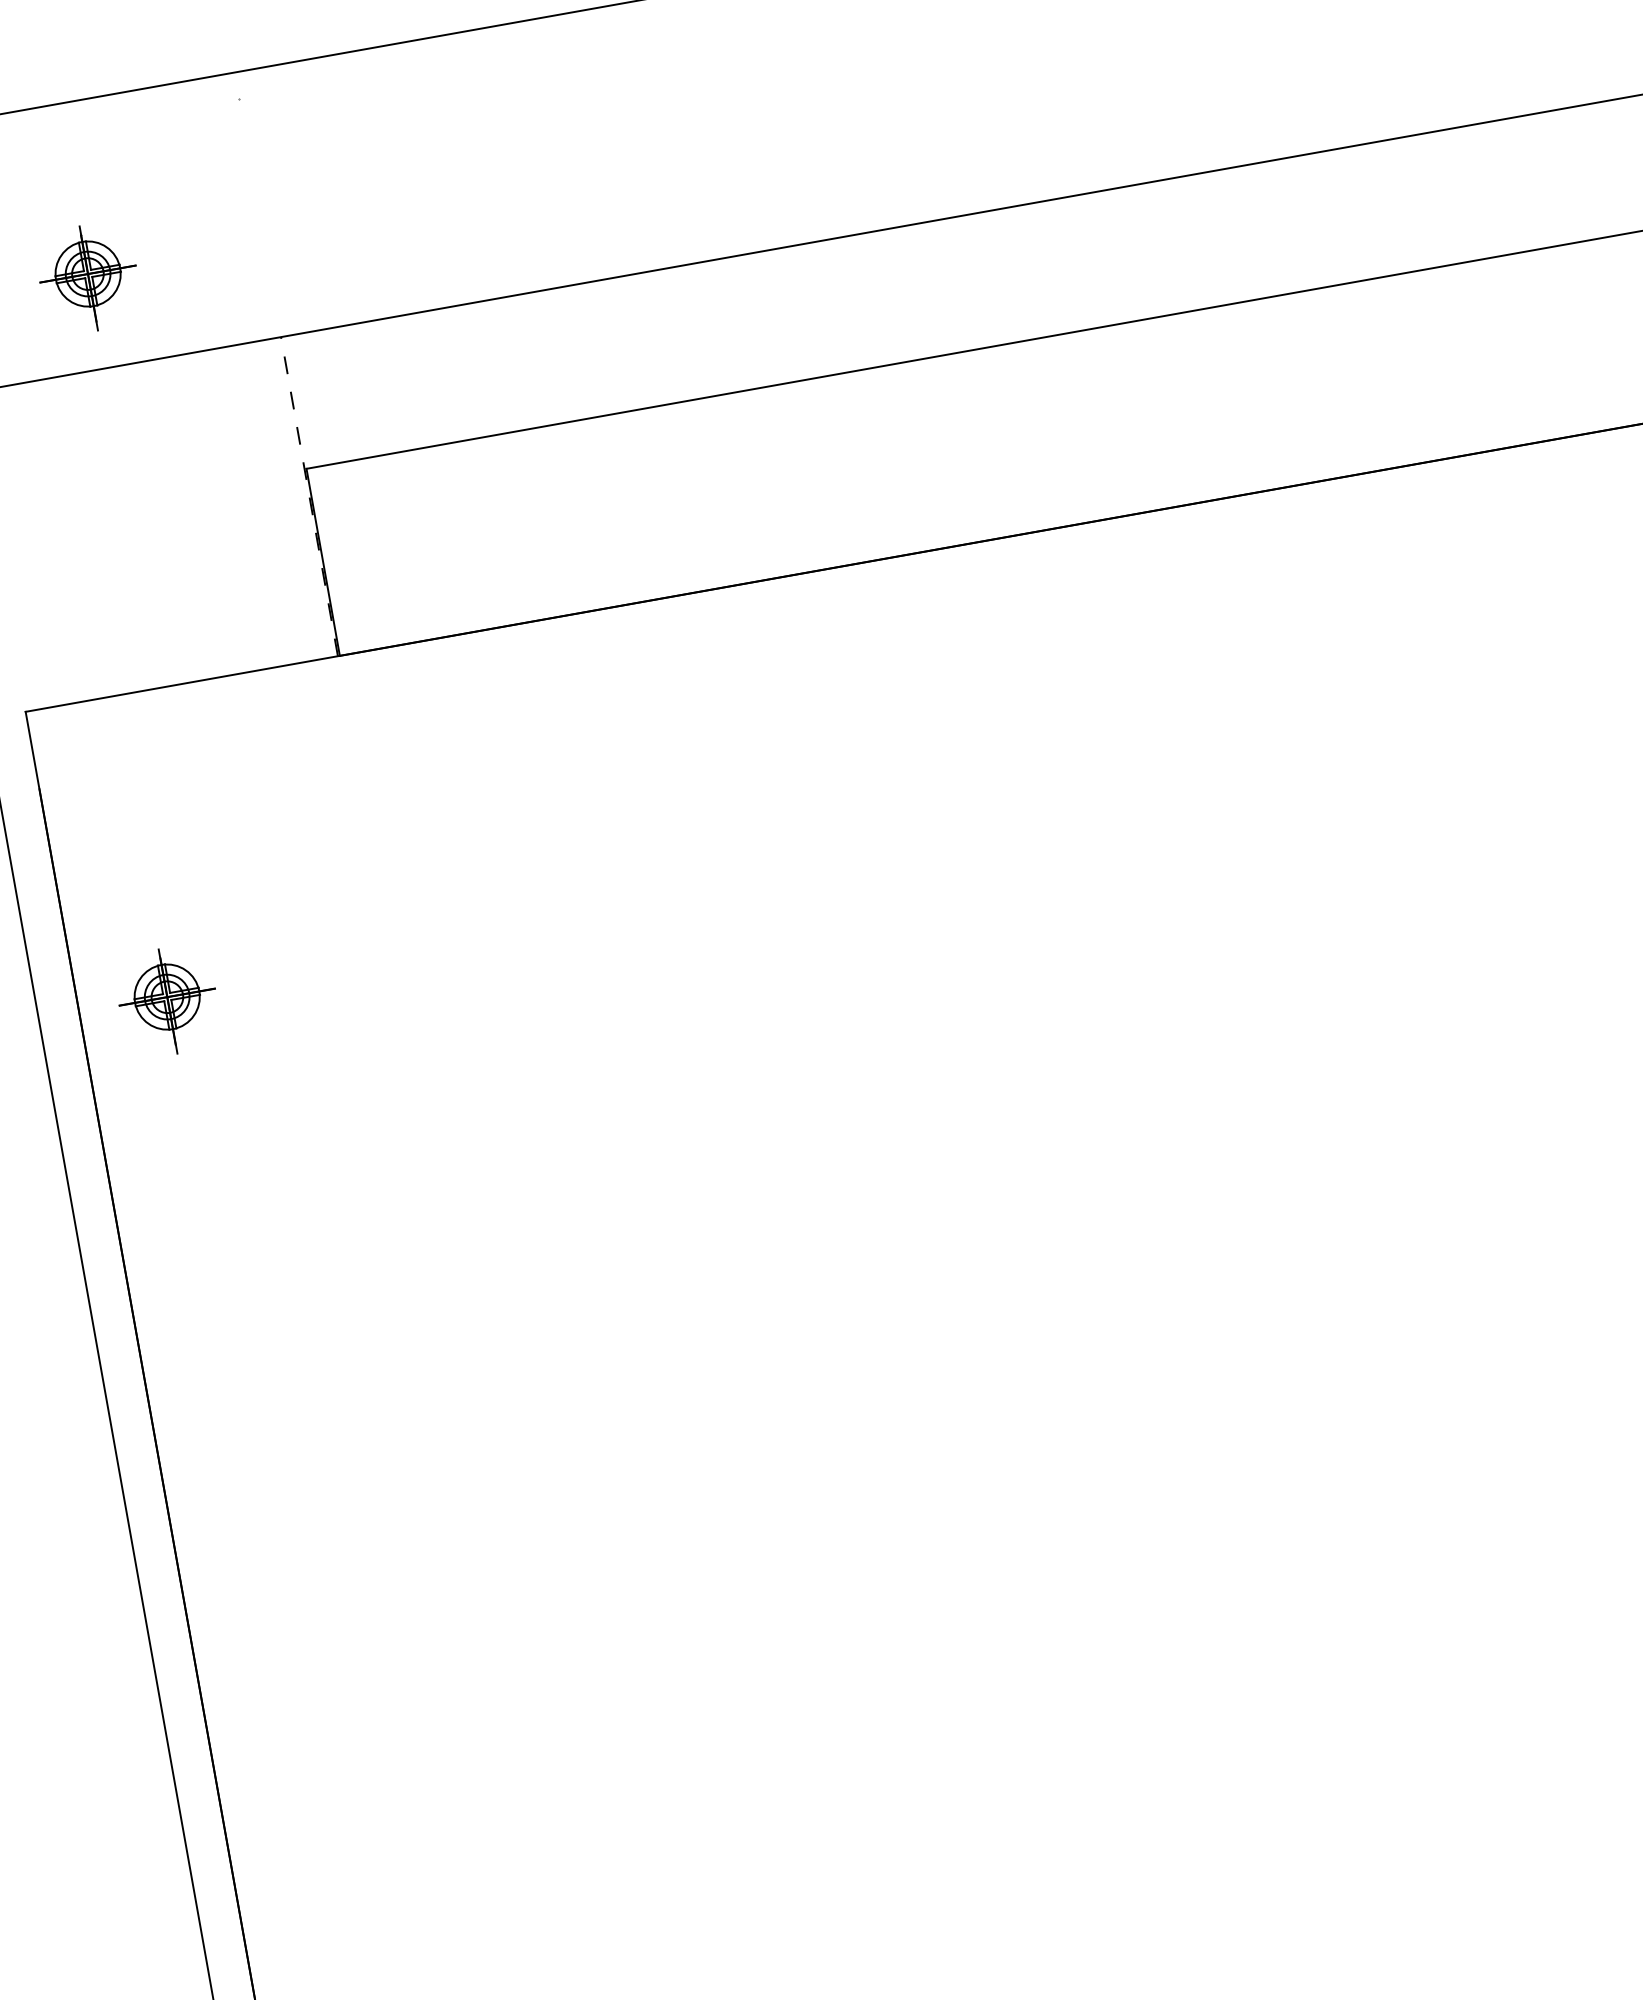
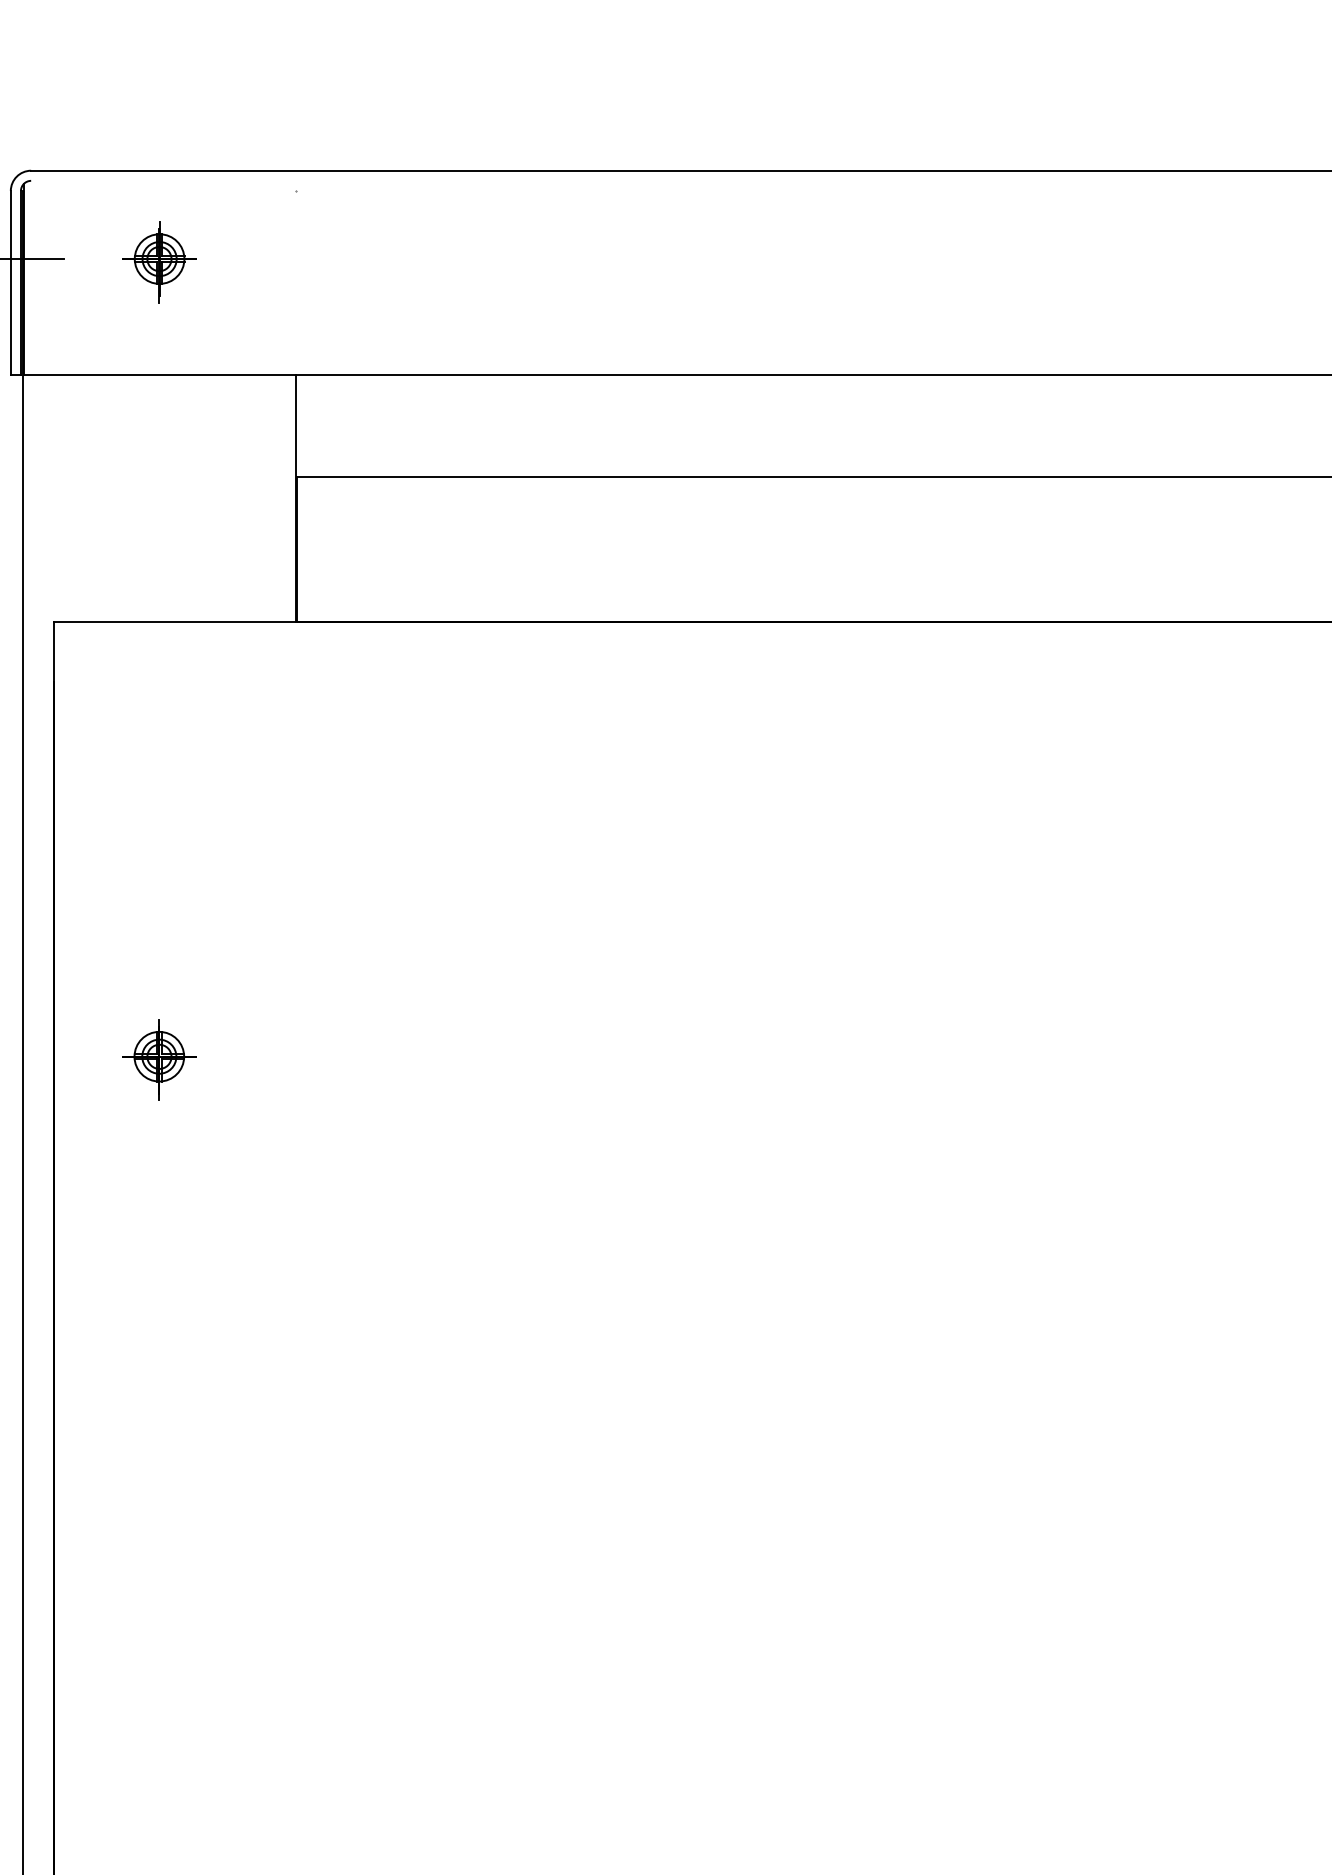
part: (88, 278) -> (159, 262), moved
line: (309, 496) -> (295, 498), dashed -> solid
part: (168, 1000) -> (159, 1059), moved

